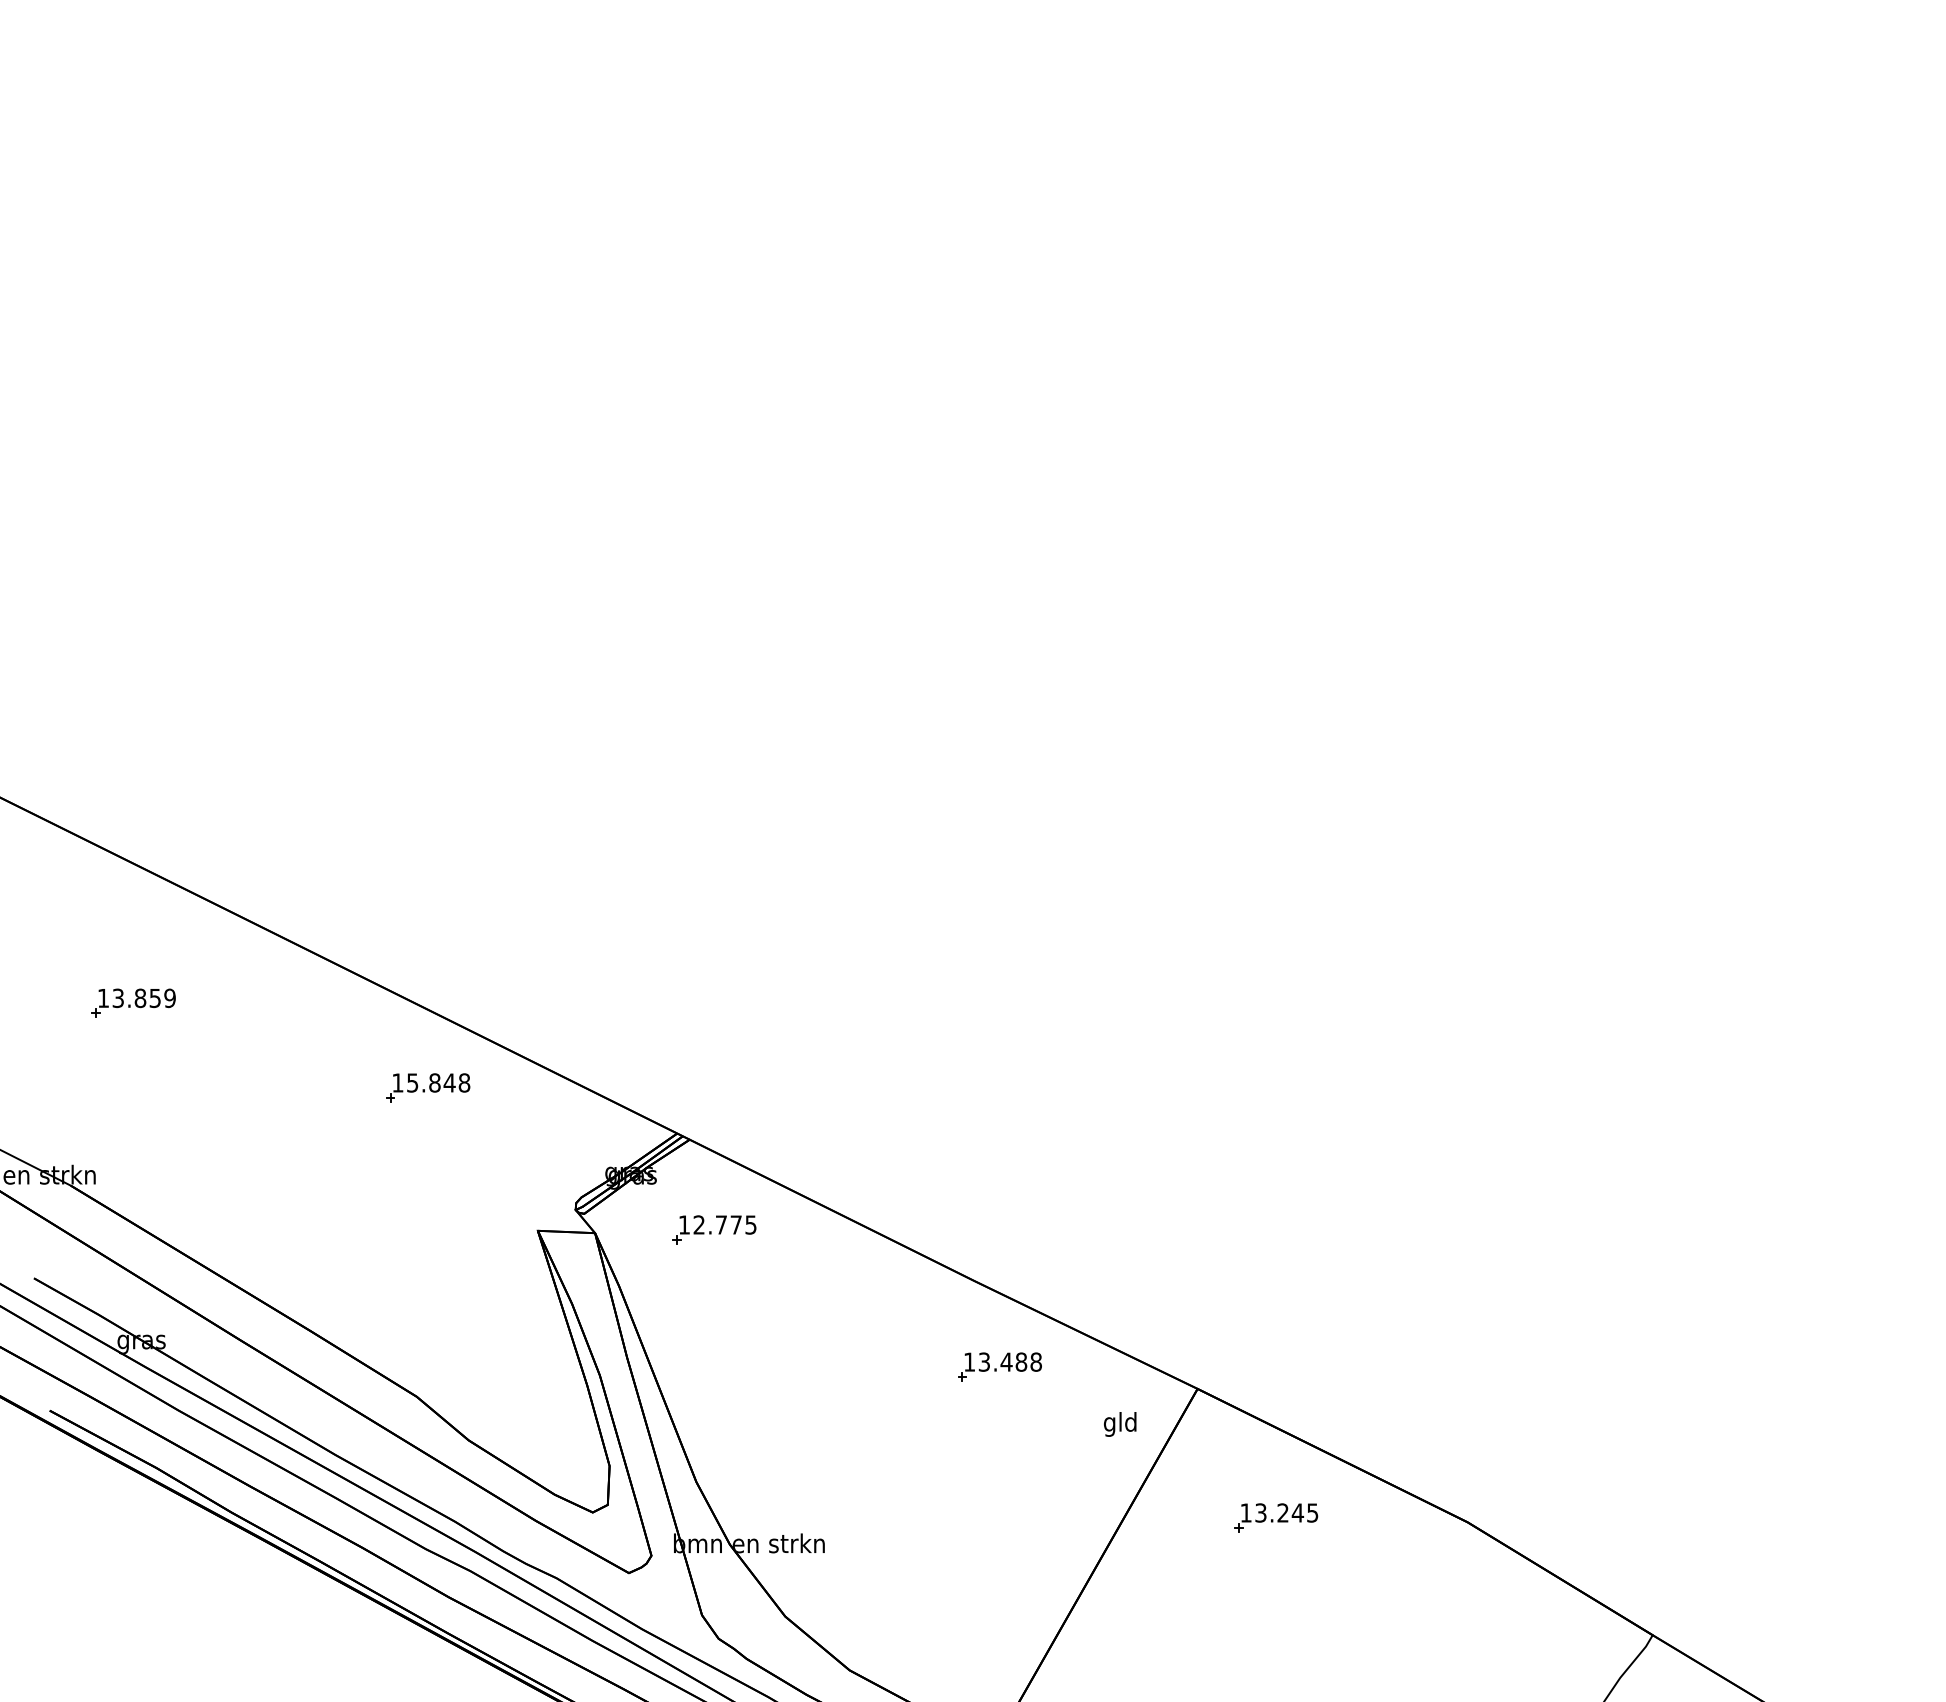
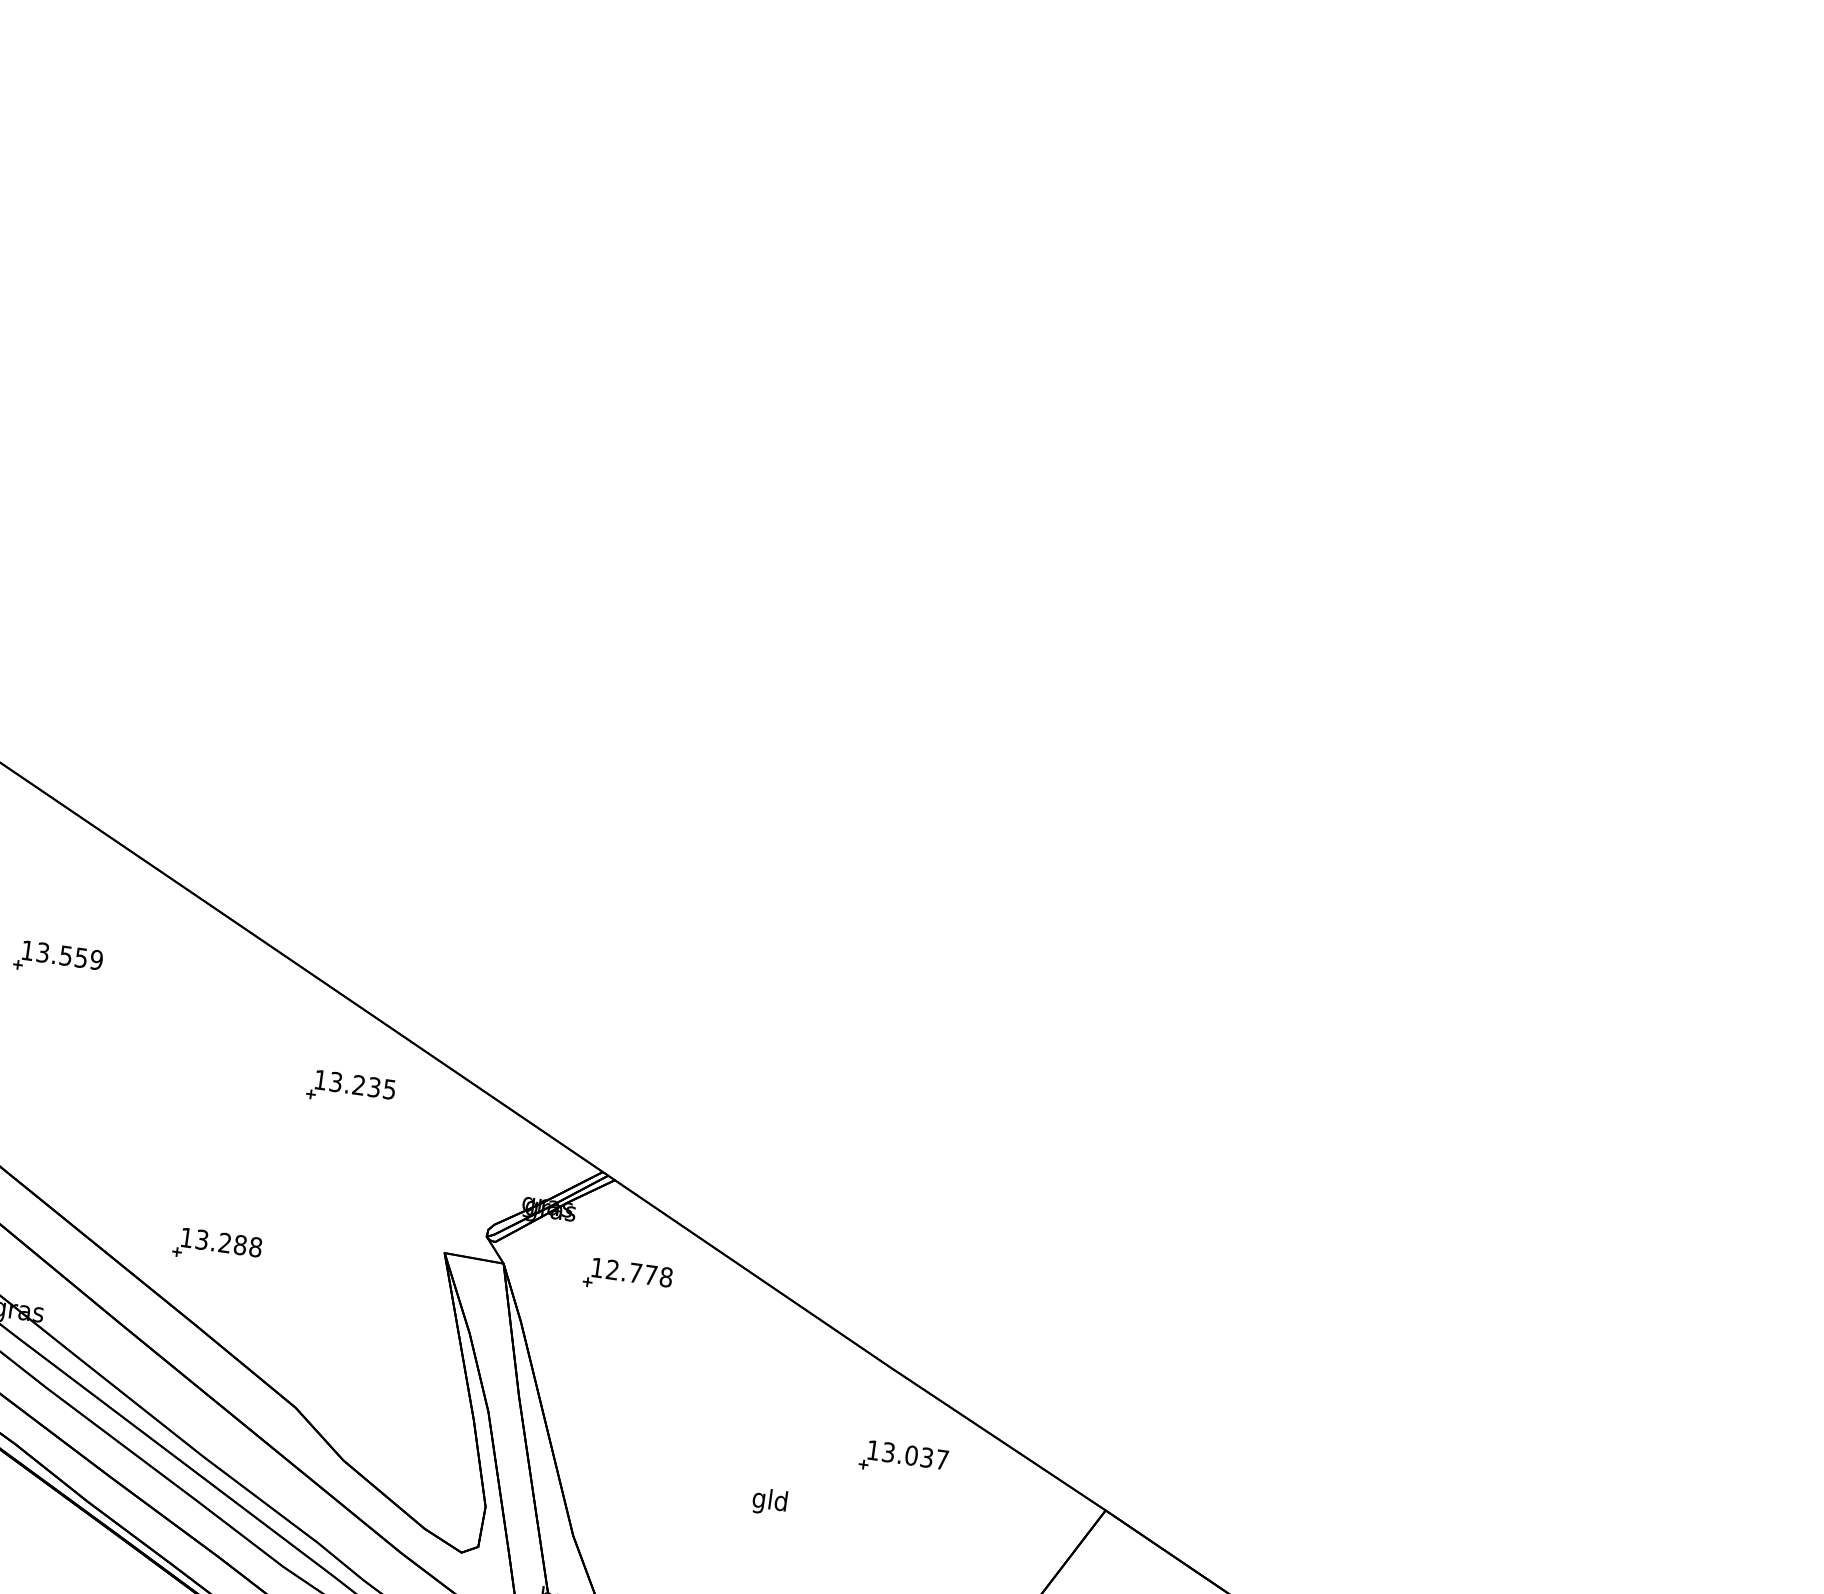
text: (140, 997) -> (66, 954), 13.859 -> 13.559
text: (438, 1082) -> (362, 1085), 15.848 -> 13.235
text: (750, 1224) -> (665, 1276), 12.775 -> 12.778
part: (321, 1254) -> (217, 1246), added
text: (1020, 1361) -> (926, 1456), 13.488 -> 13.037
text: (1120, 1424) -> (770, 1502), moved

